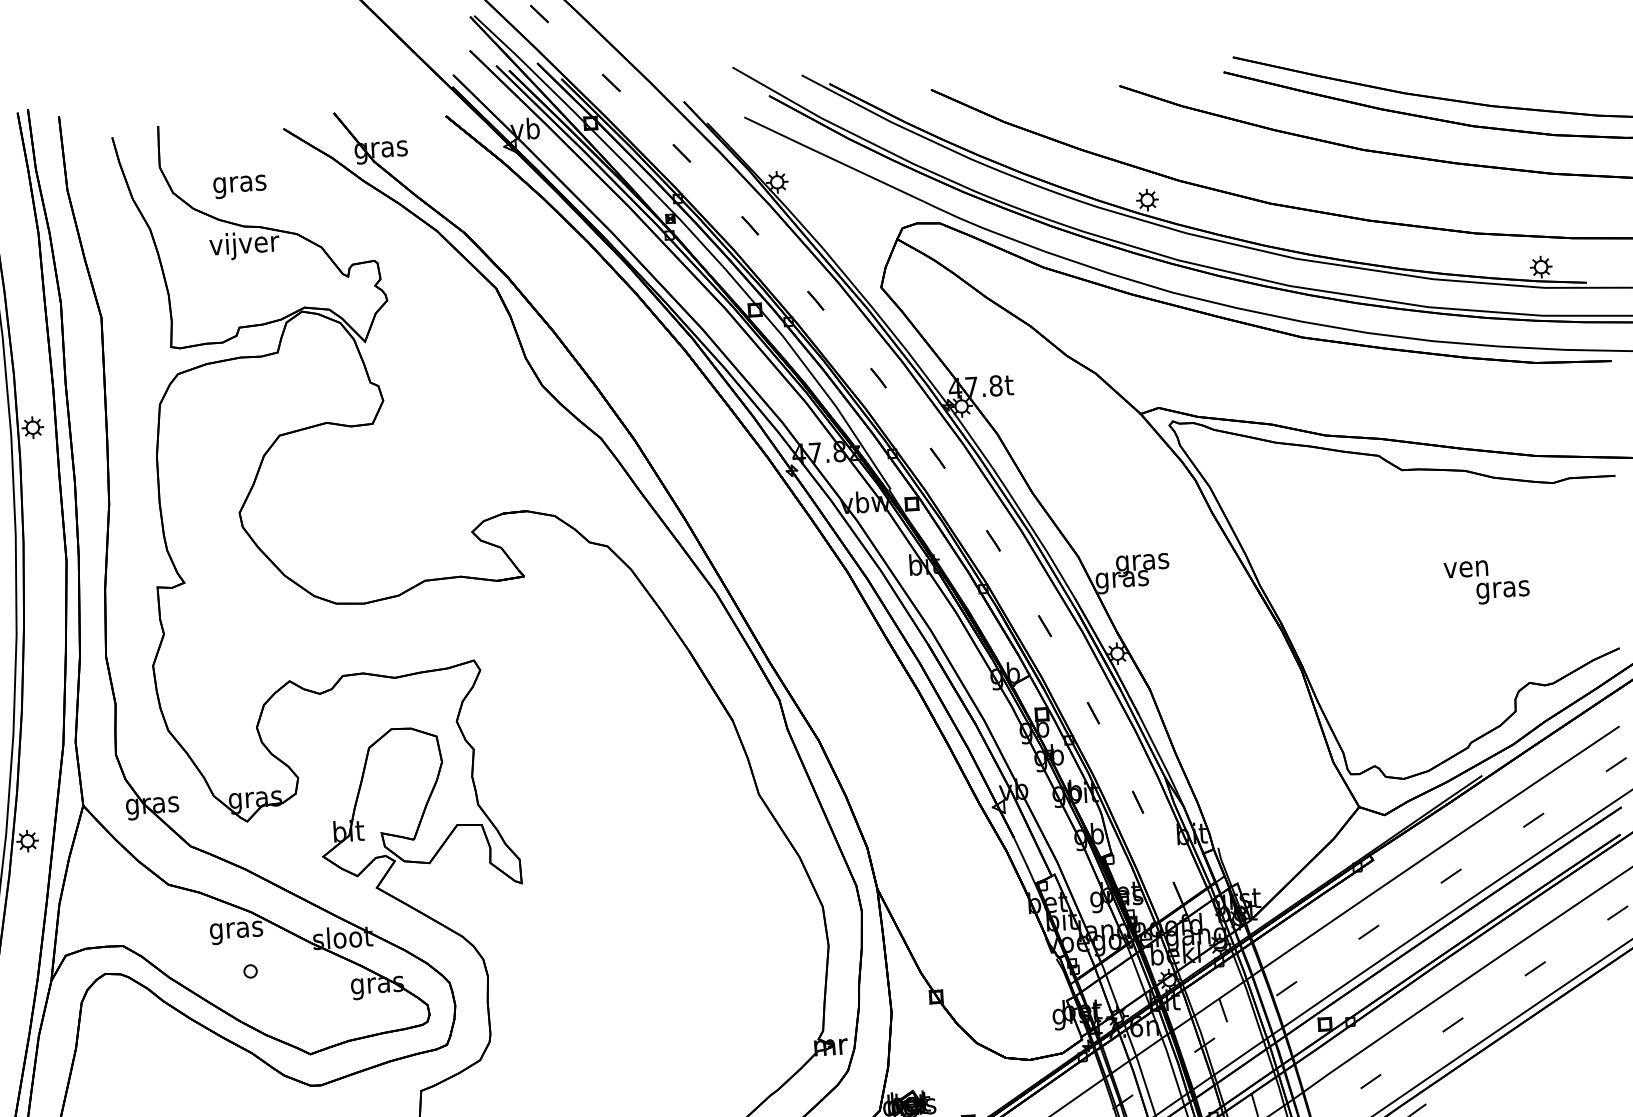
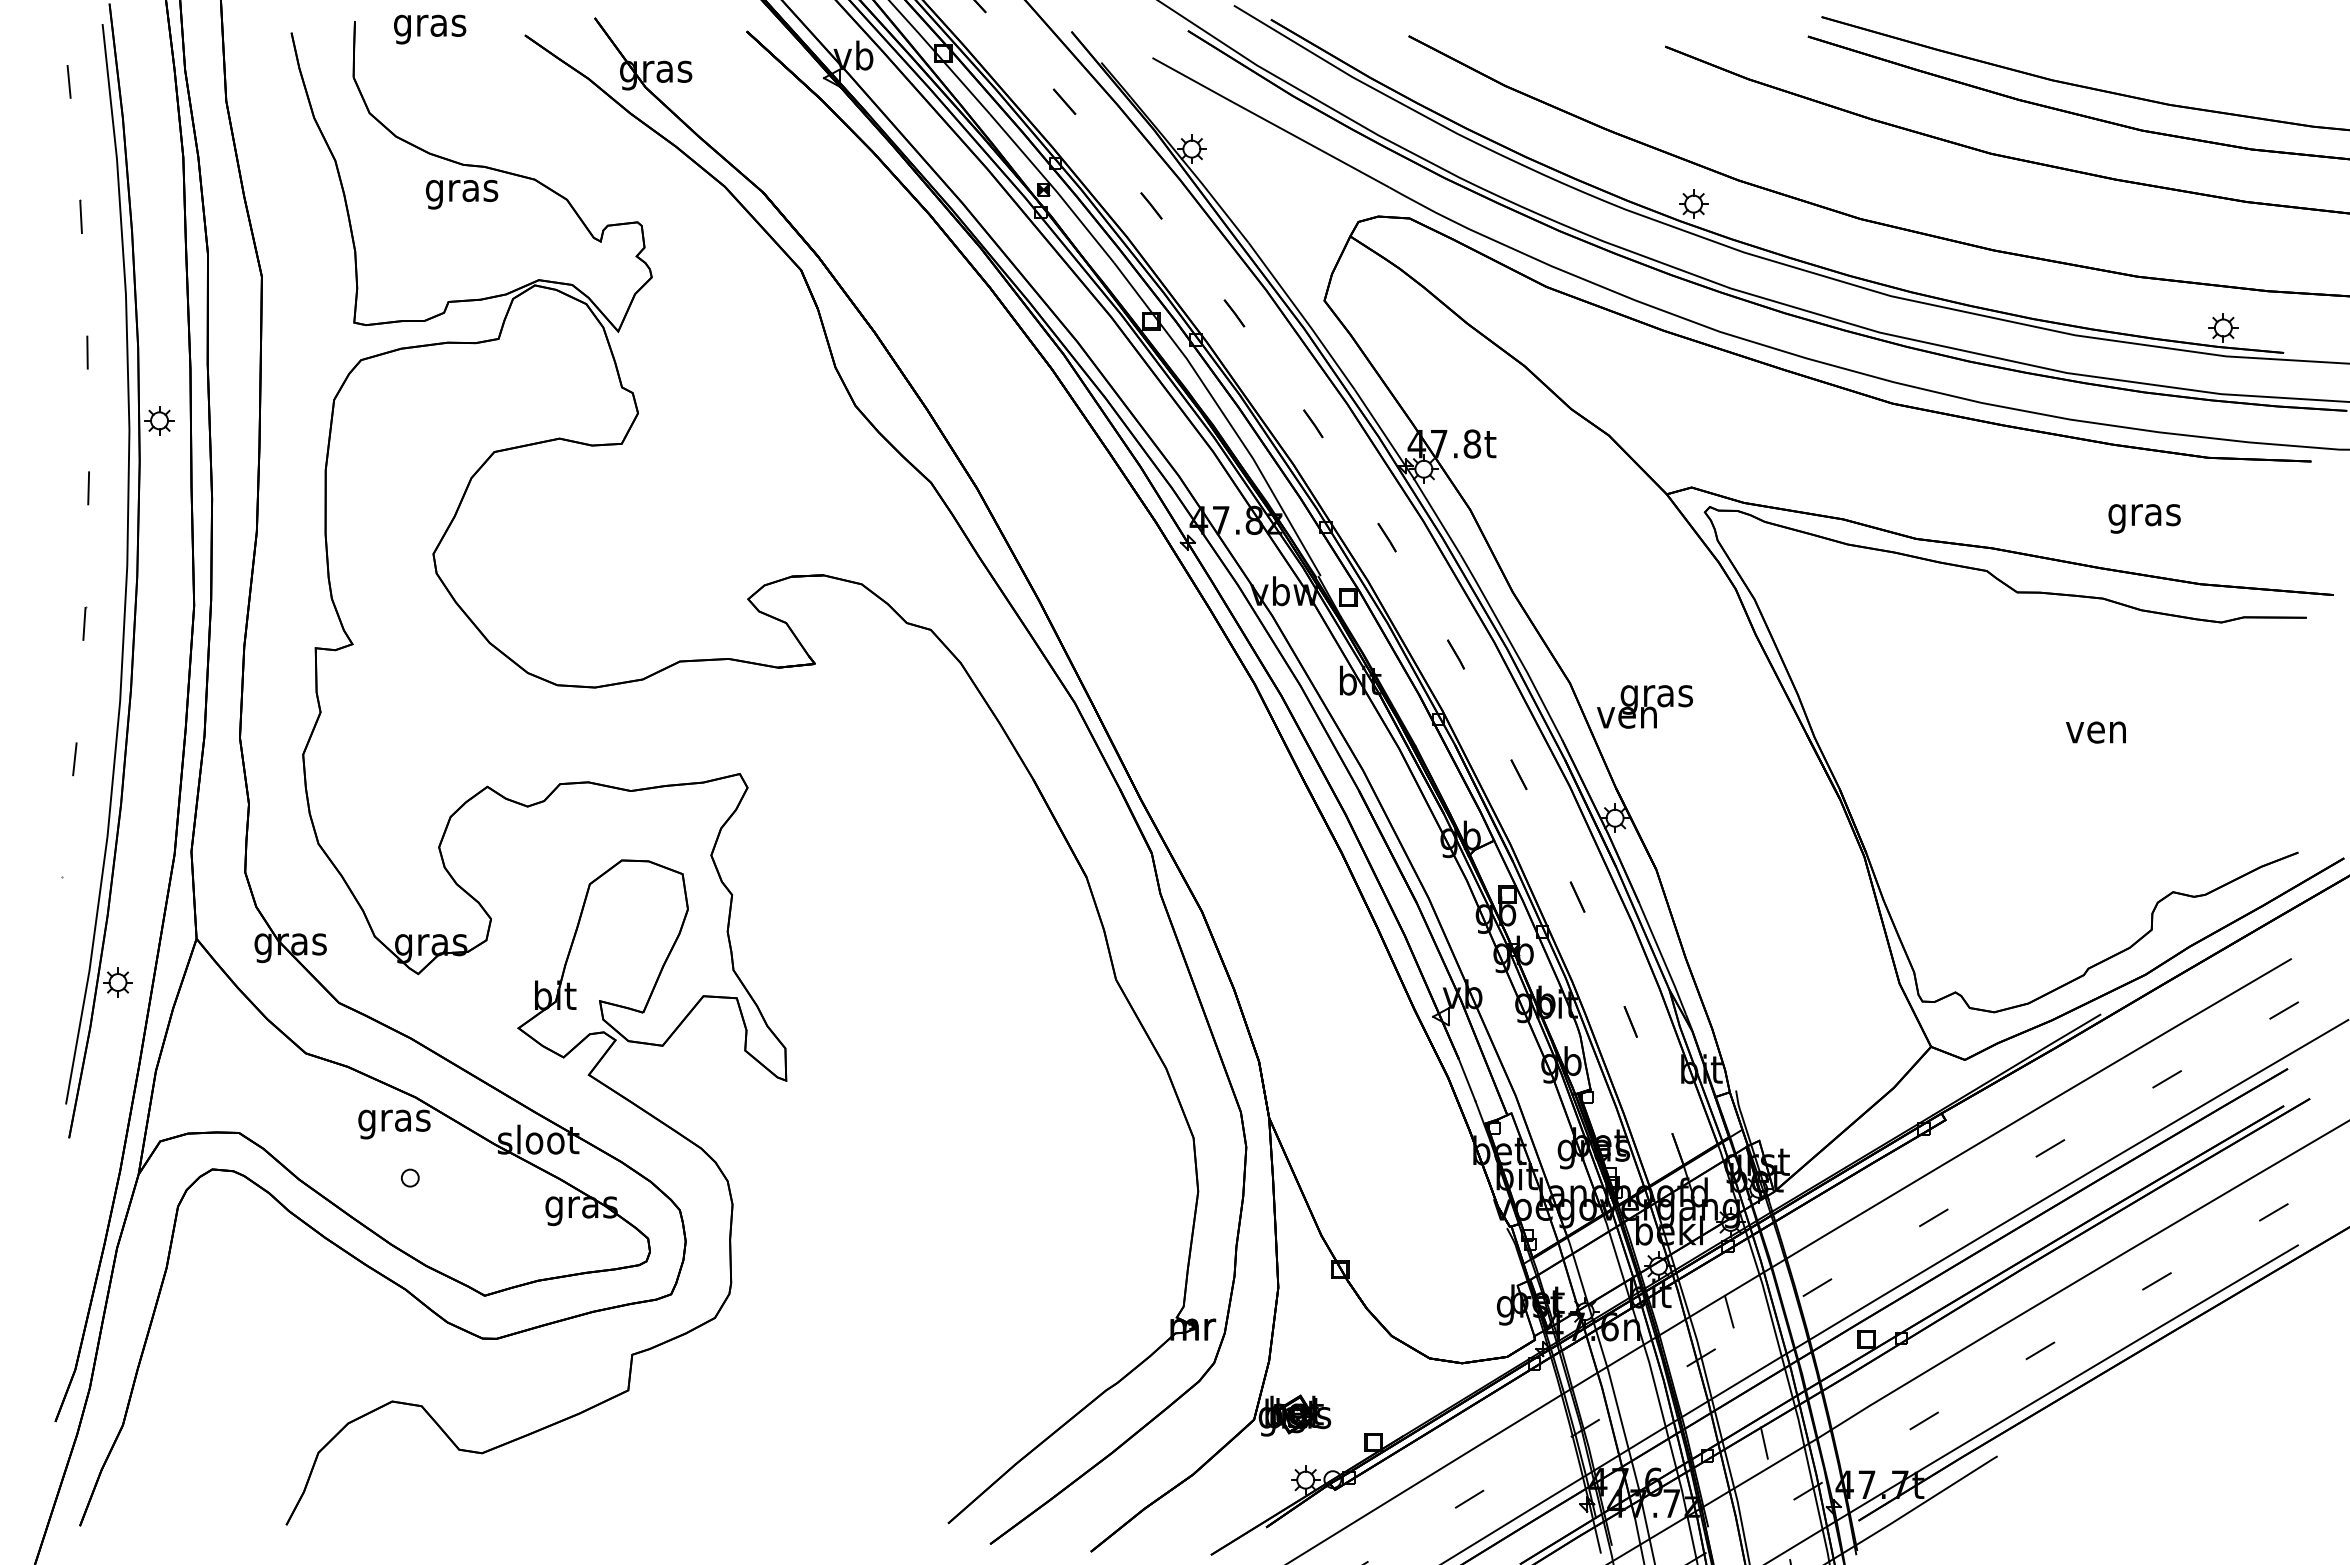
text: (240, 186) -> (430, 29), moved
text: (244, 245) -> (462, 190), vijver -> gras
text: (1122, 582) -> (1627, 721), gras -> ven
text: (1503, 592) -> (2144, 518), moved

